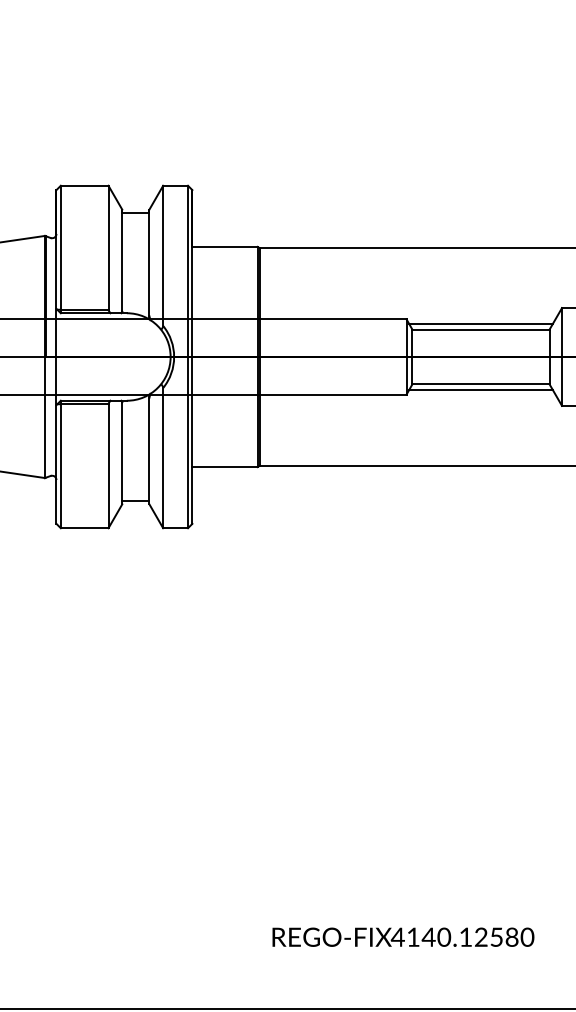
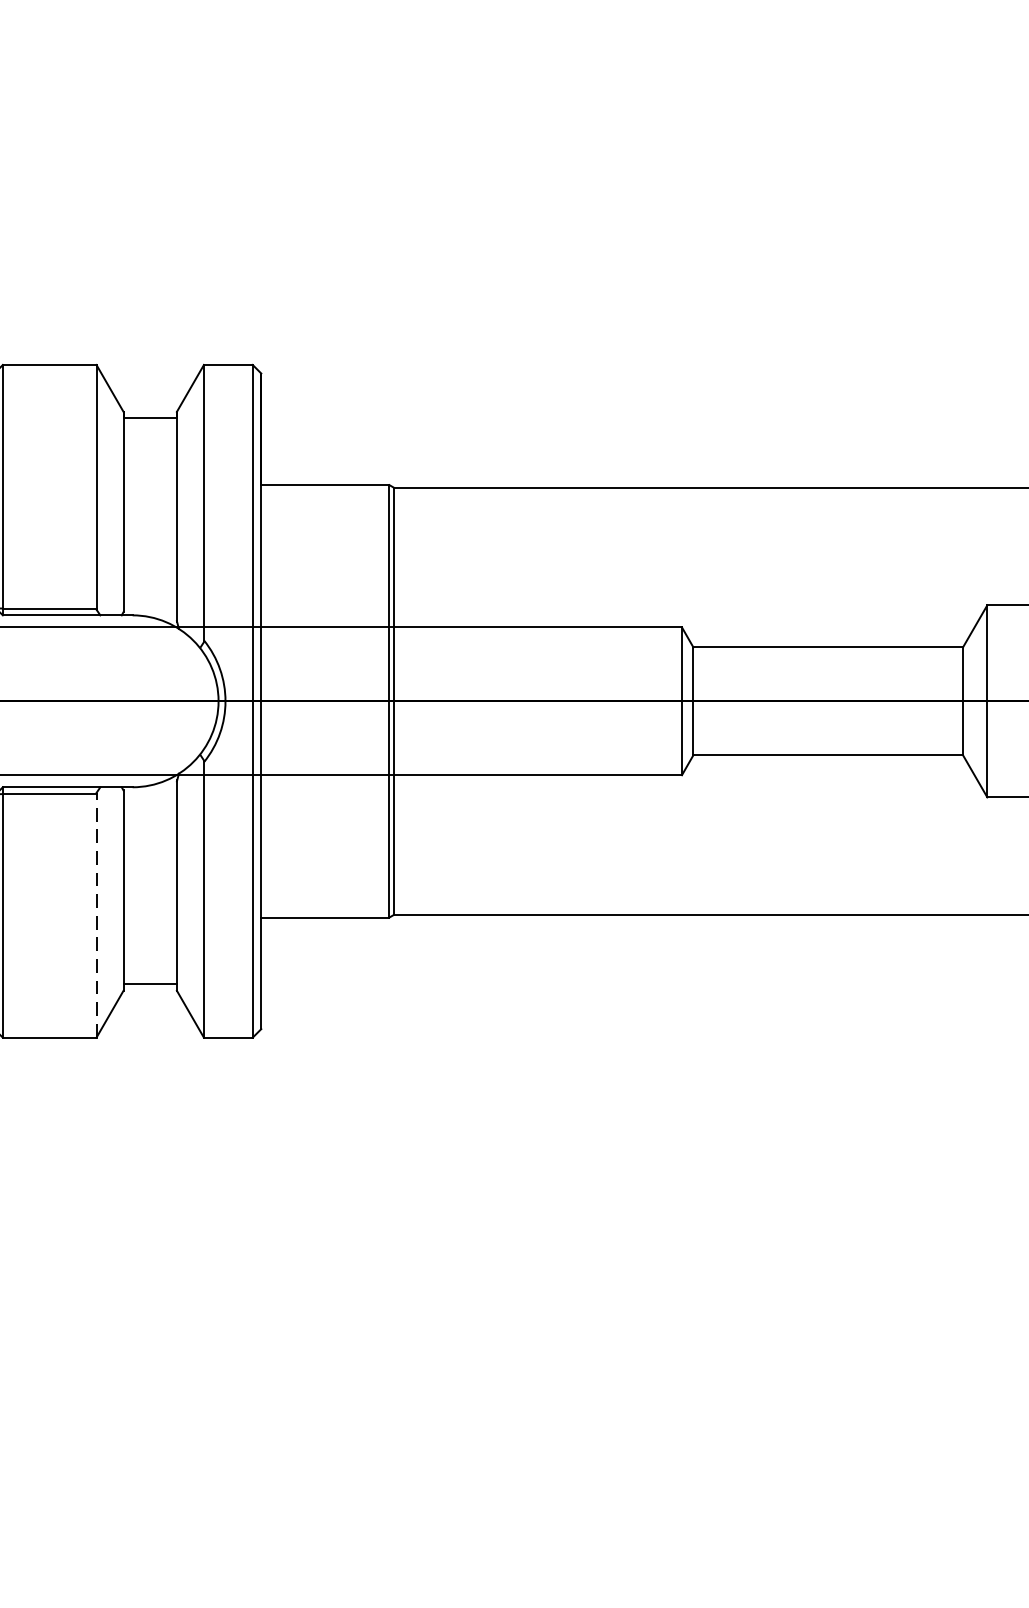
line: (480, 324) -> (827, 637), removed
line: (480, 389) -> (827, 765), removed
line: (108, 465) -> (96, 914), solid -> dashed

